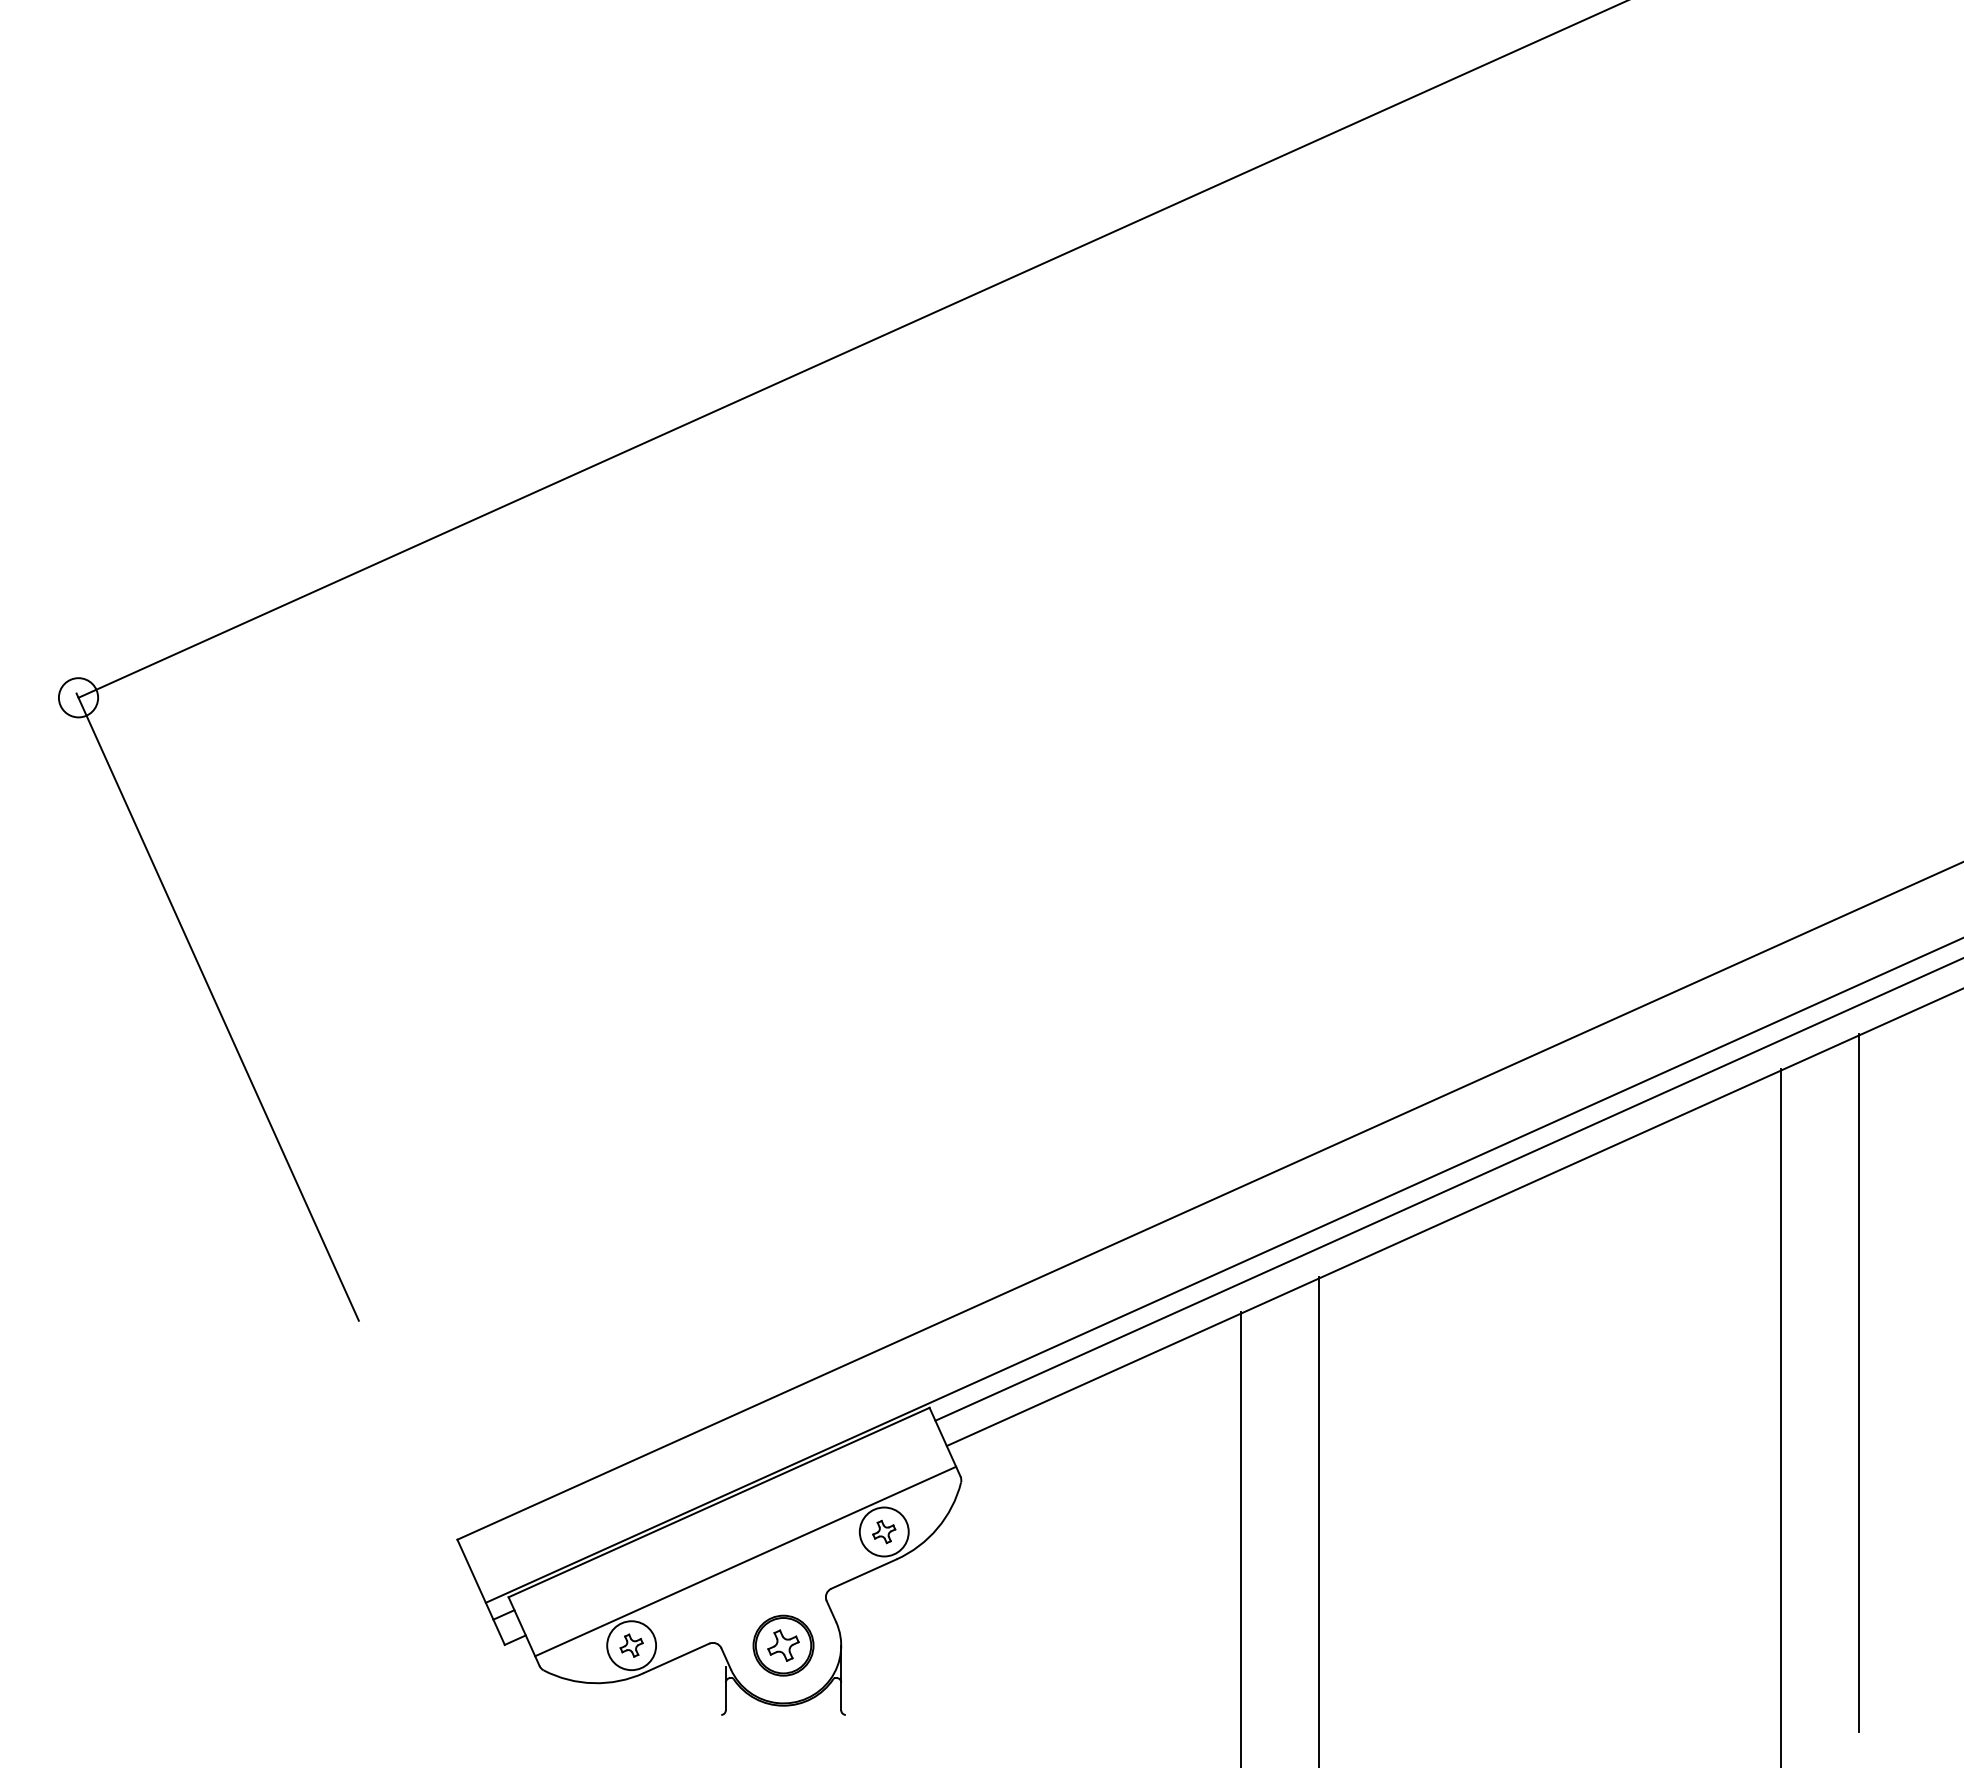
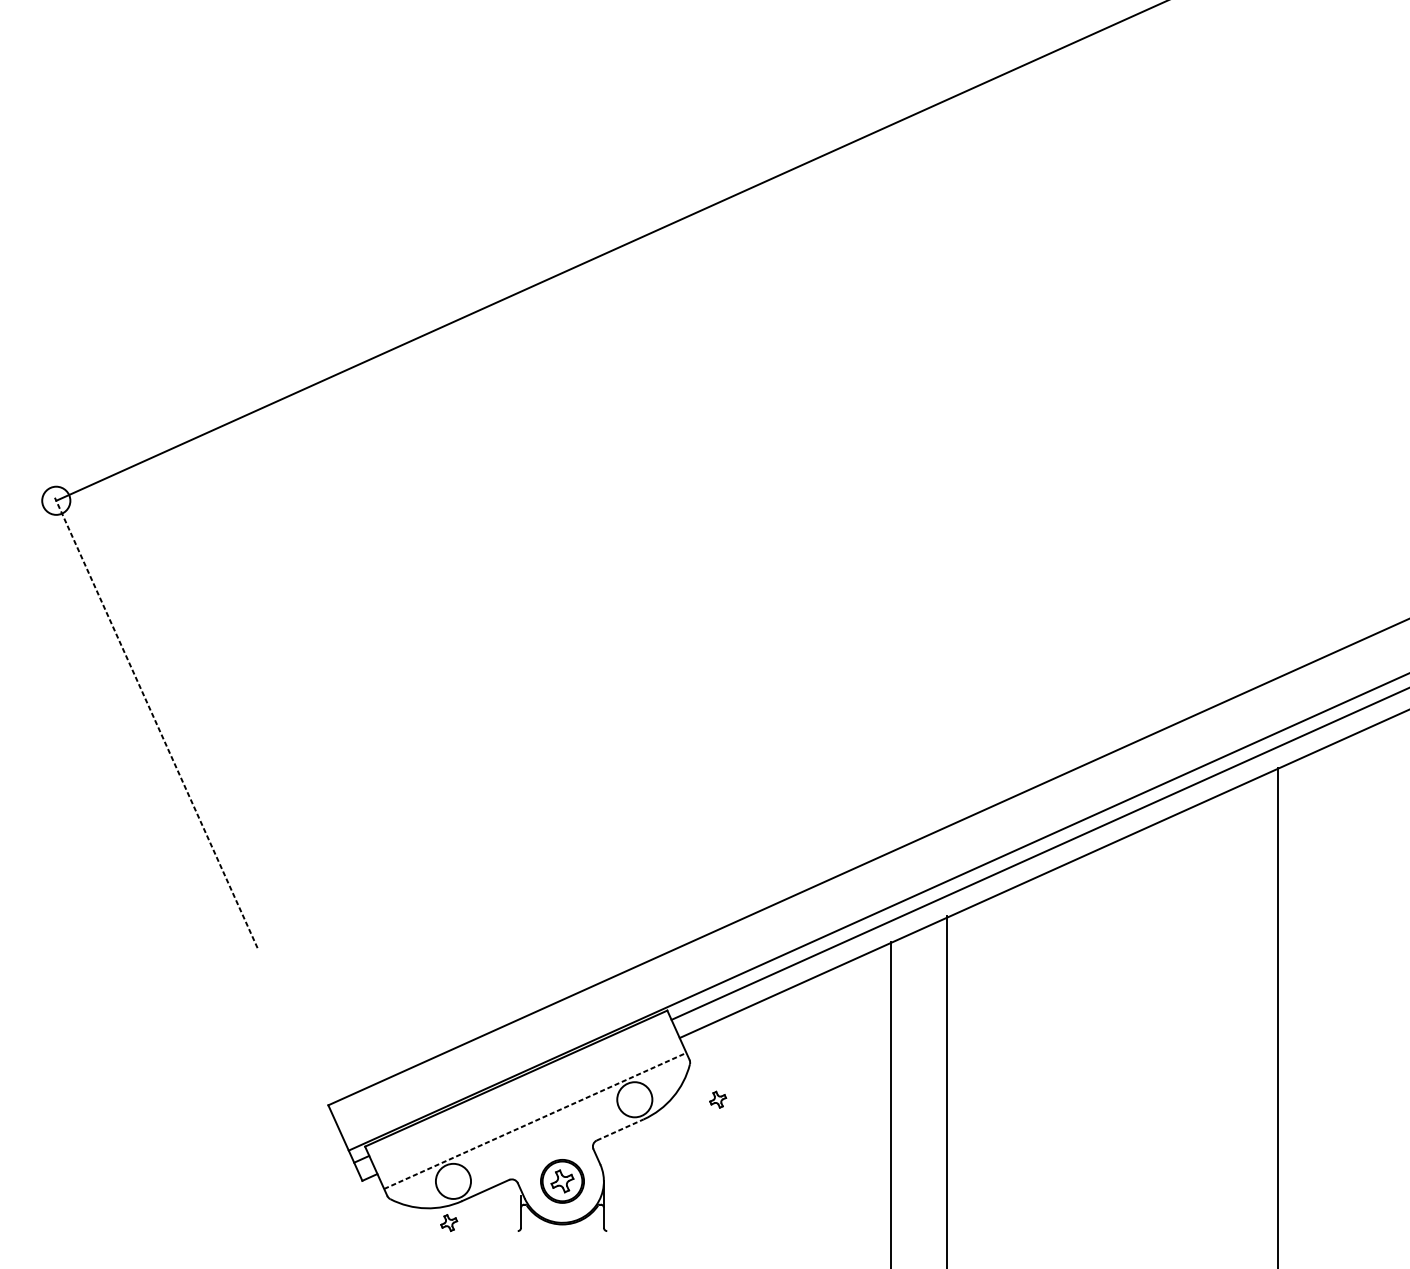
line: (217, 1007) -> (156, 723), solid -> dashed
line: (1859, 1382) -> (1335, 992), removed
part: (884, 1532) -> (718, 1100), moved
line: (745, 1561) -> (535, 1120), solid -> dashed
line: (863, 1574) -> (619, 1130), solid -> dashed
part: (631, 1645) -> (449, 1222), moved

